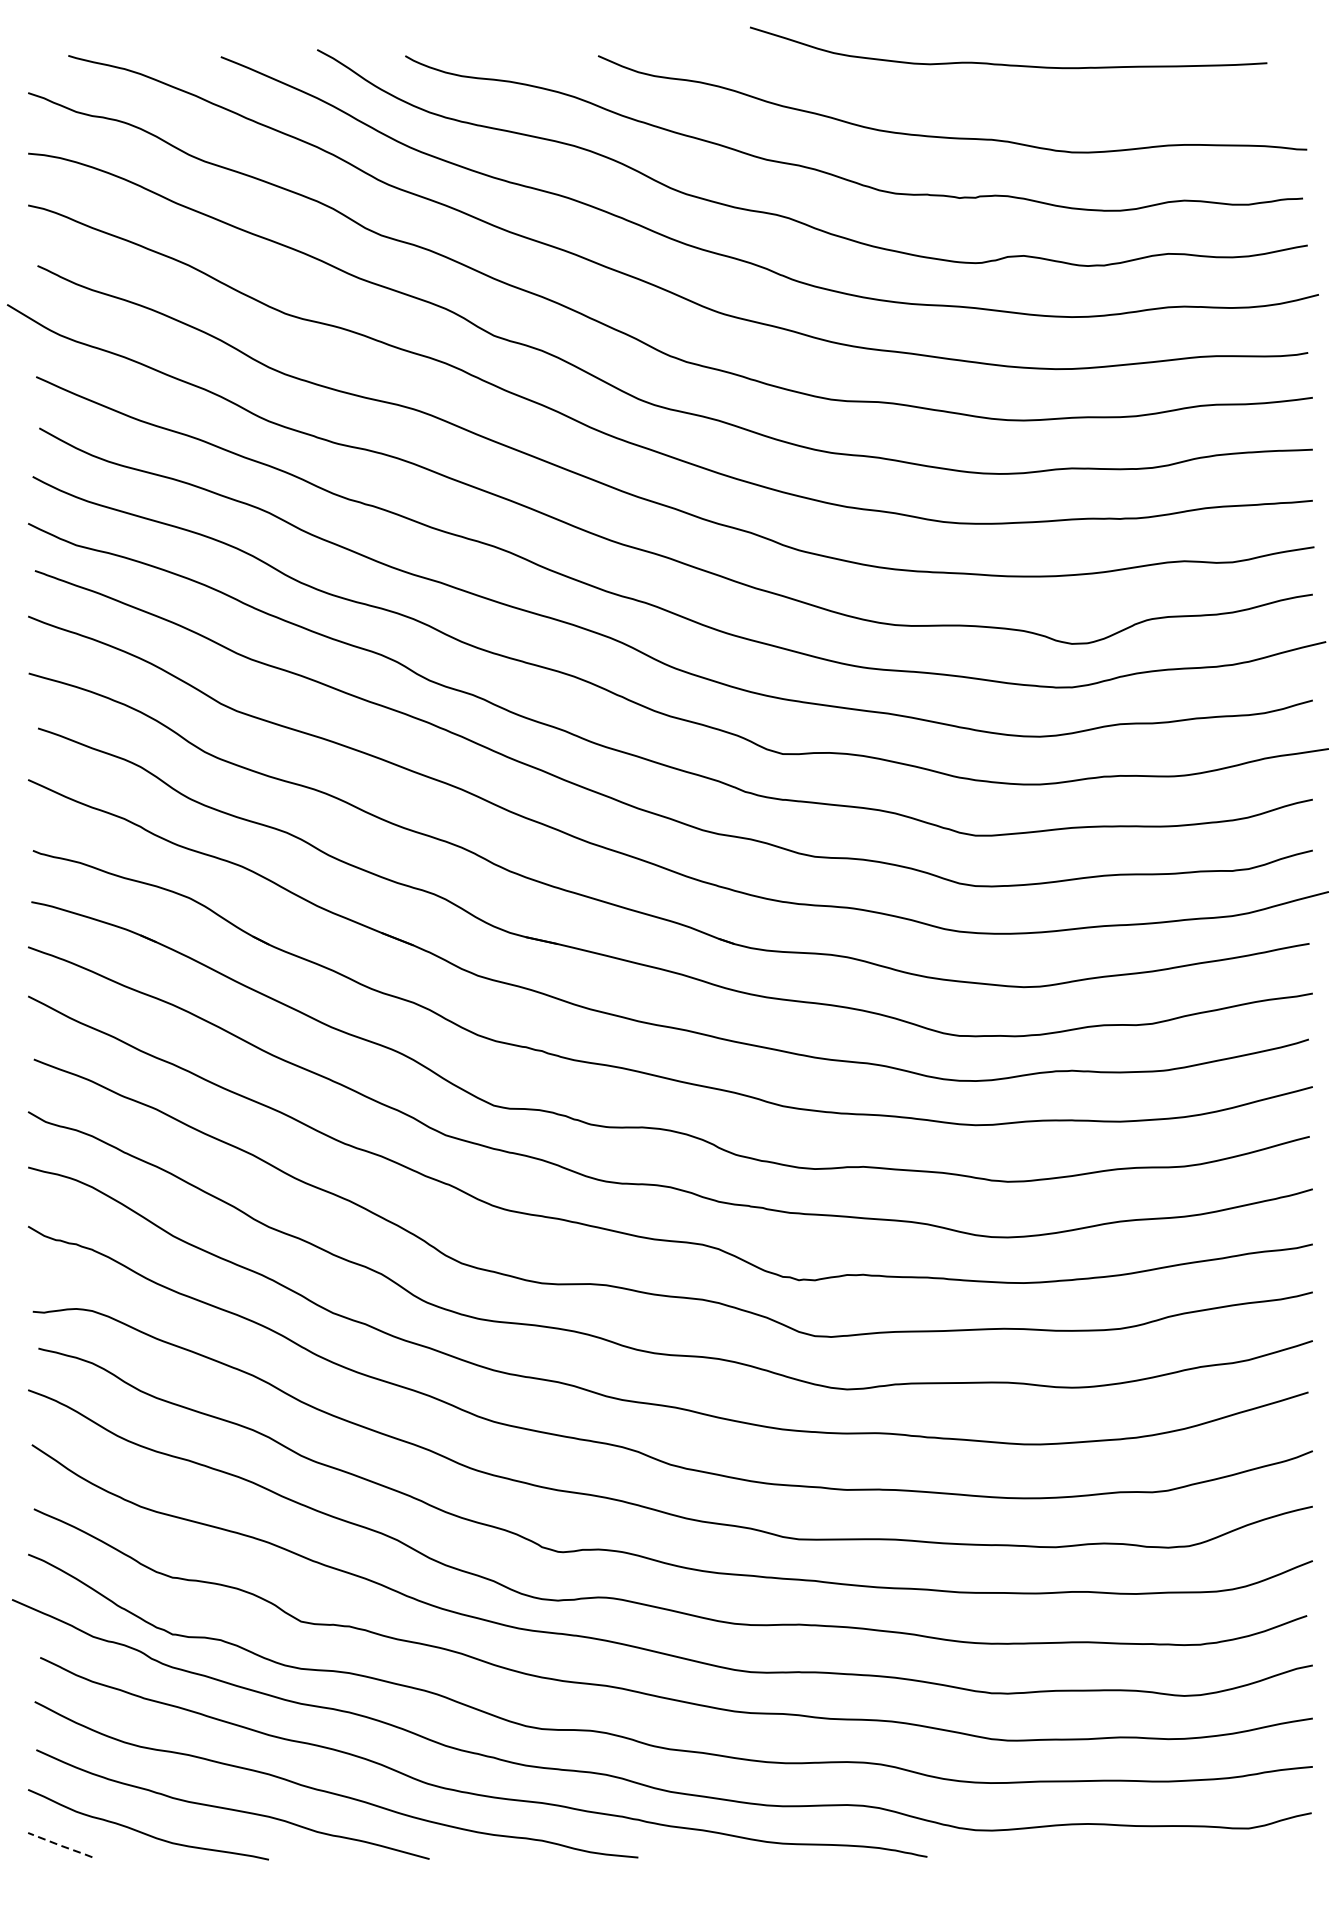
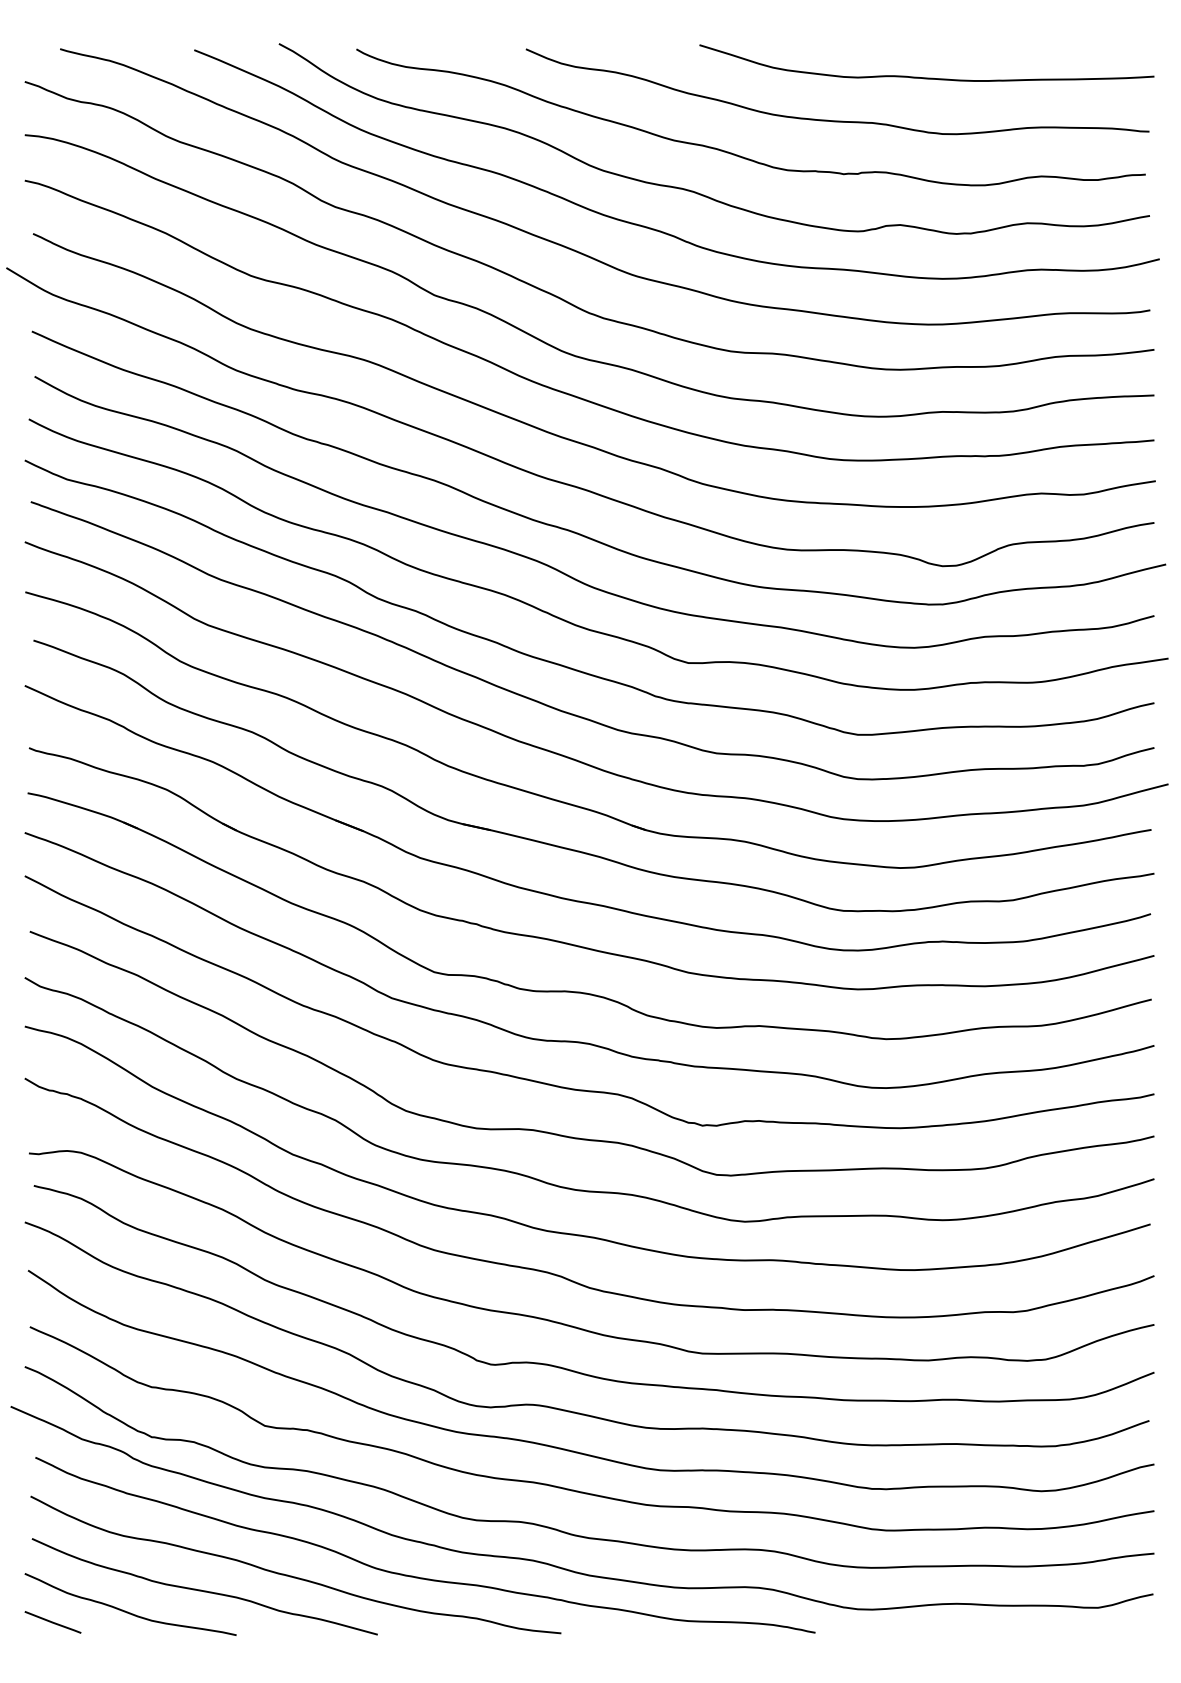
curve: (1008, 64) -> (926, 77), moved
line: (60, 1845) -> (53, 1622), dashed -> solid

